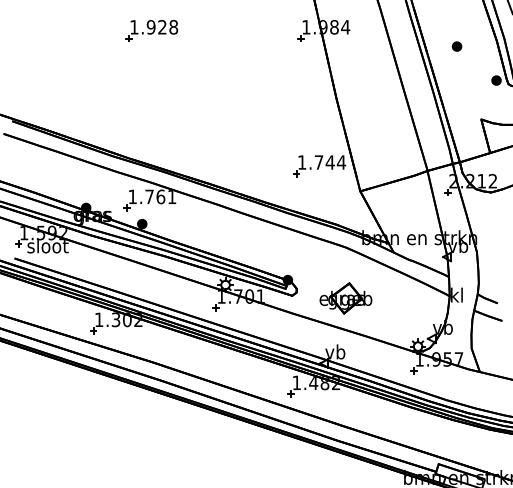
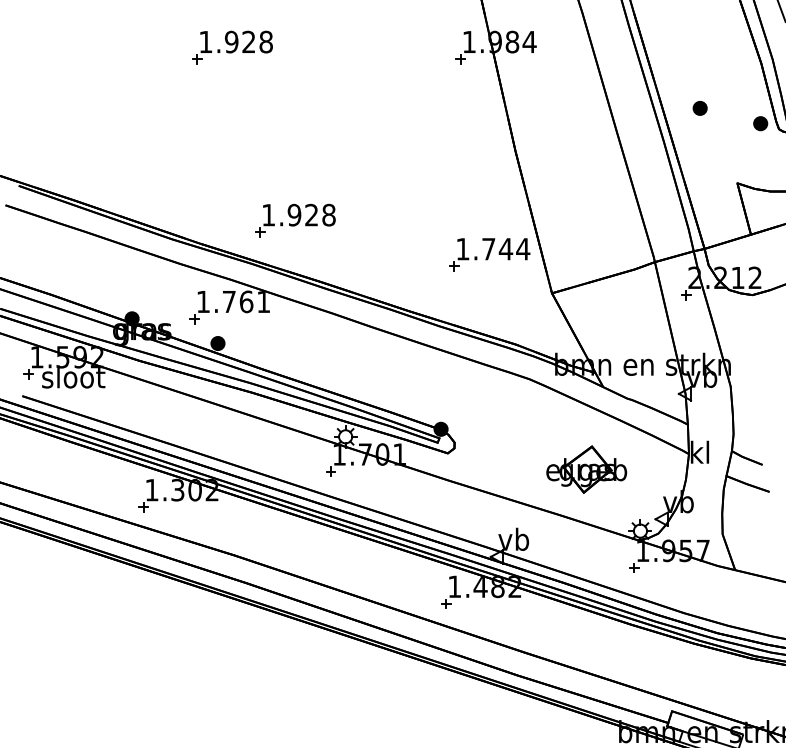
part: (456, 46) -> (699, 108), moved
part: (192, 143) -> (294, 220), added
part: (345, 298) -> (586, 469), moved

